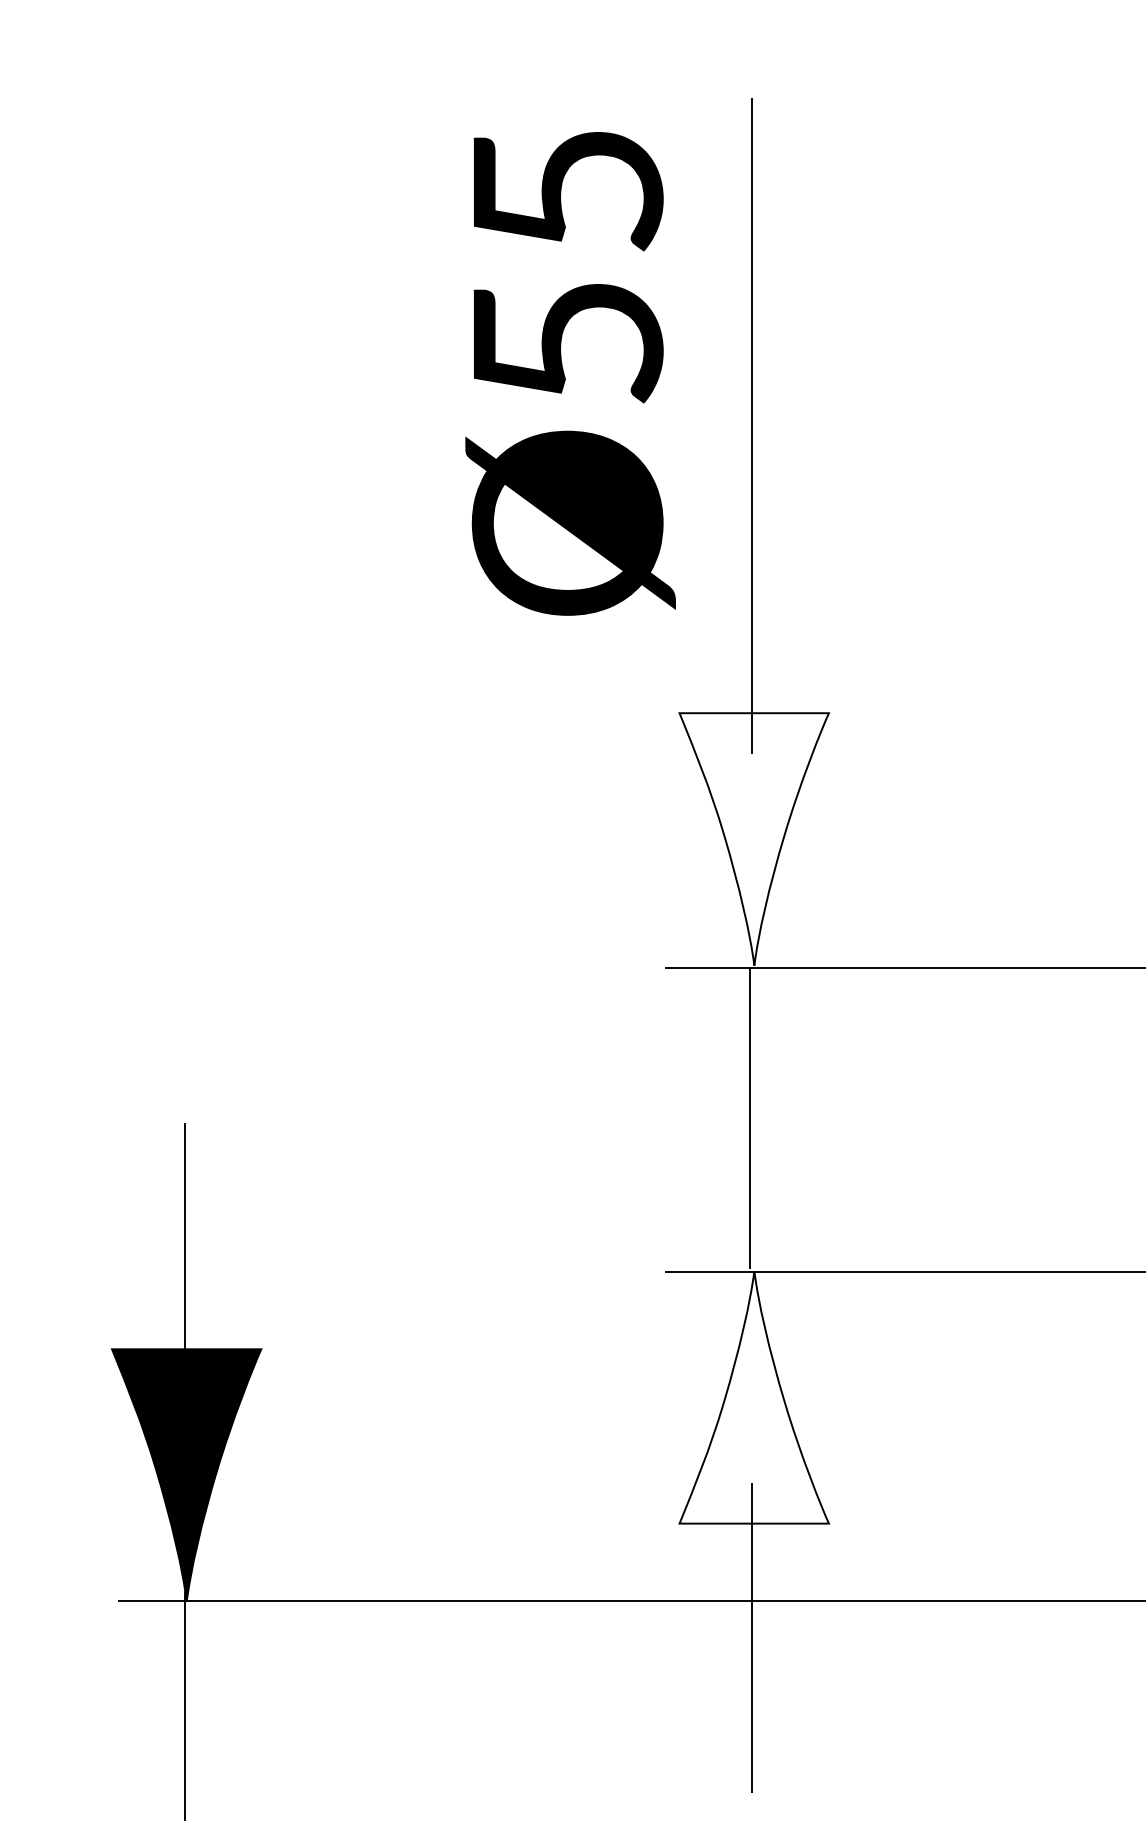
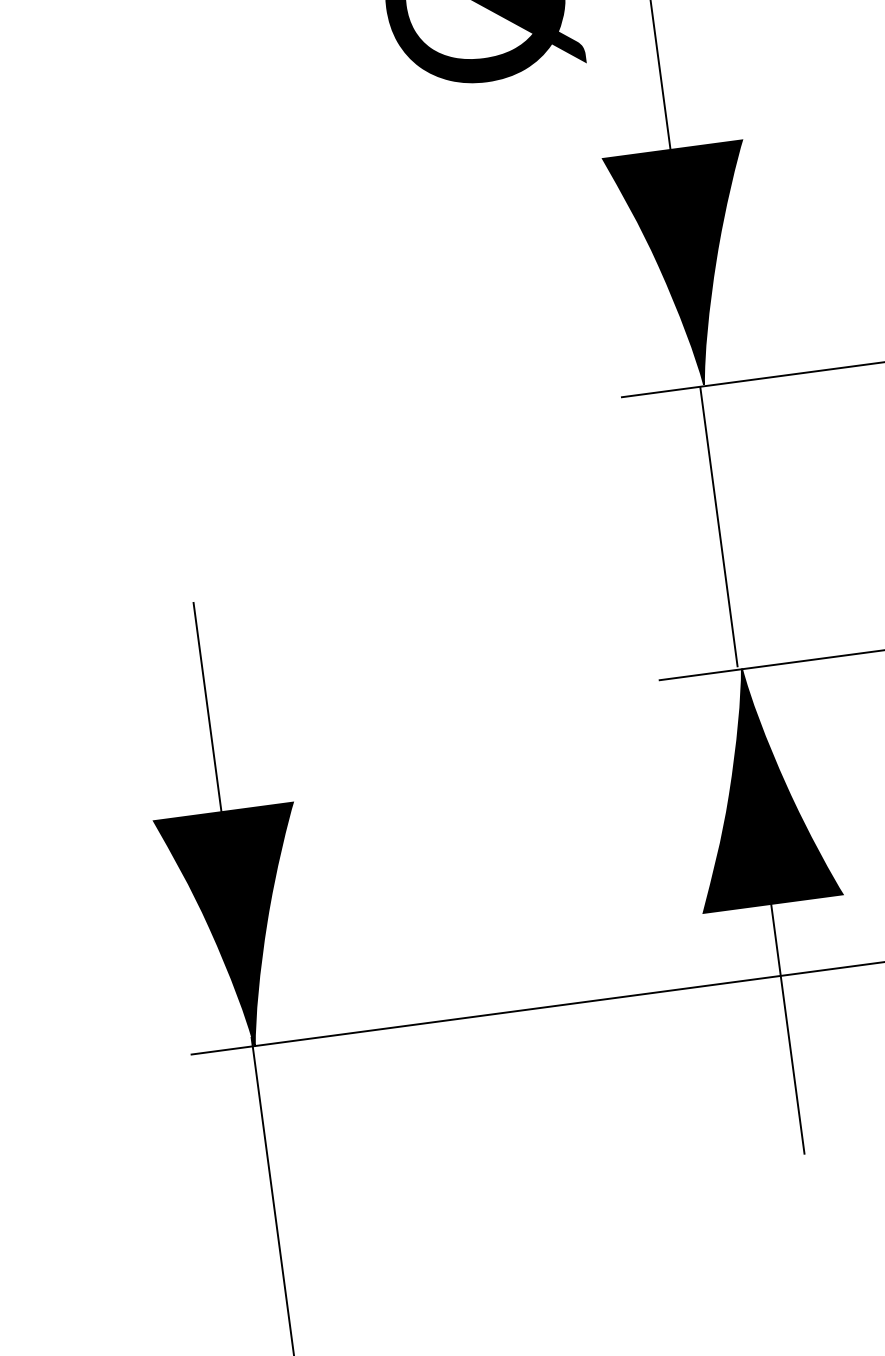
fill: (753, 839) -> (687, 267), added
fill: (753, 1397) -> (756, 786), added

